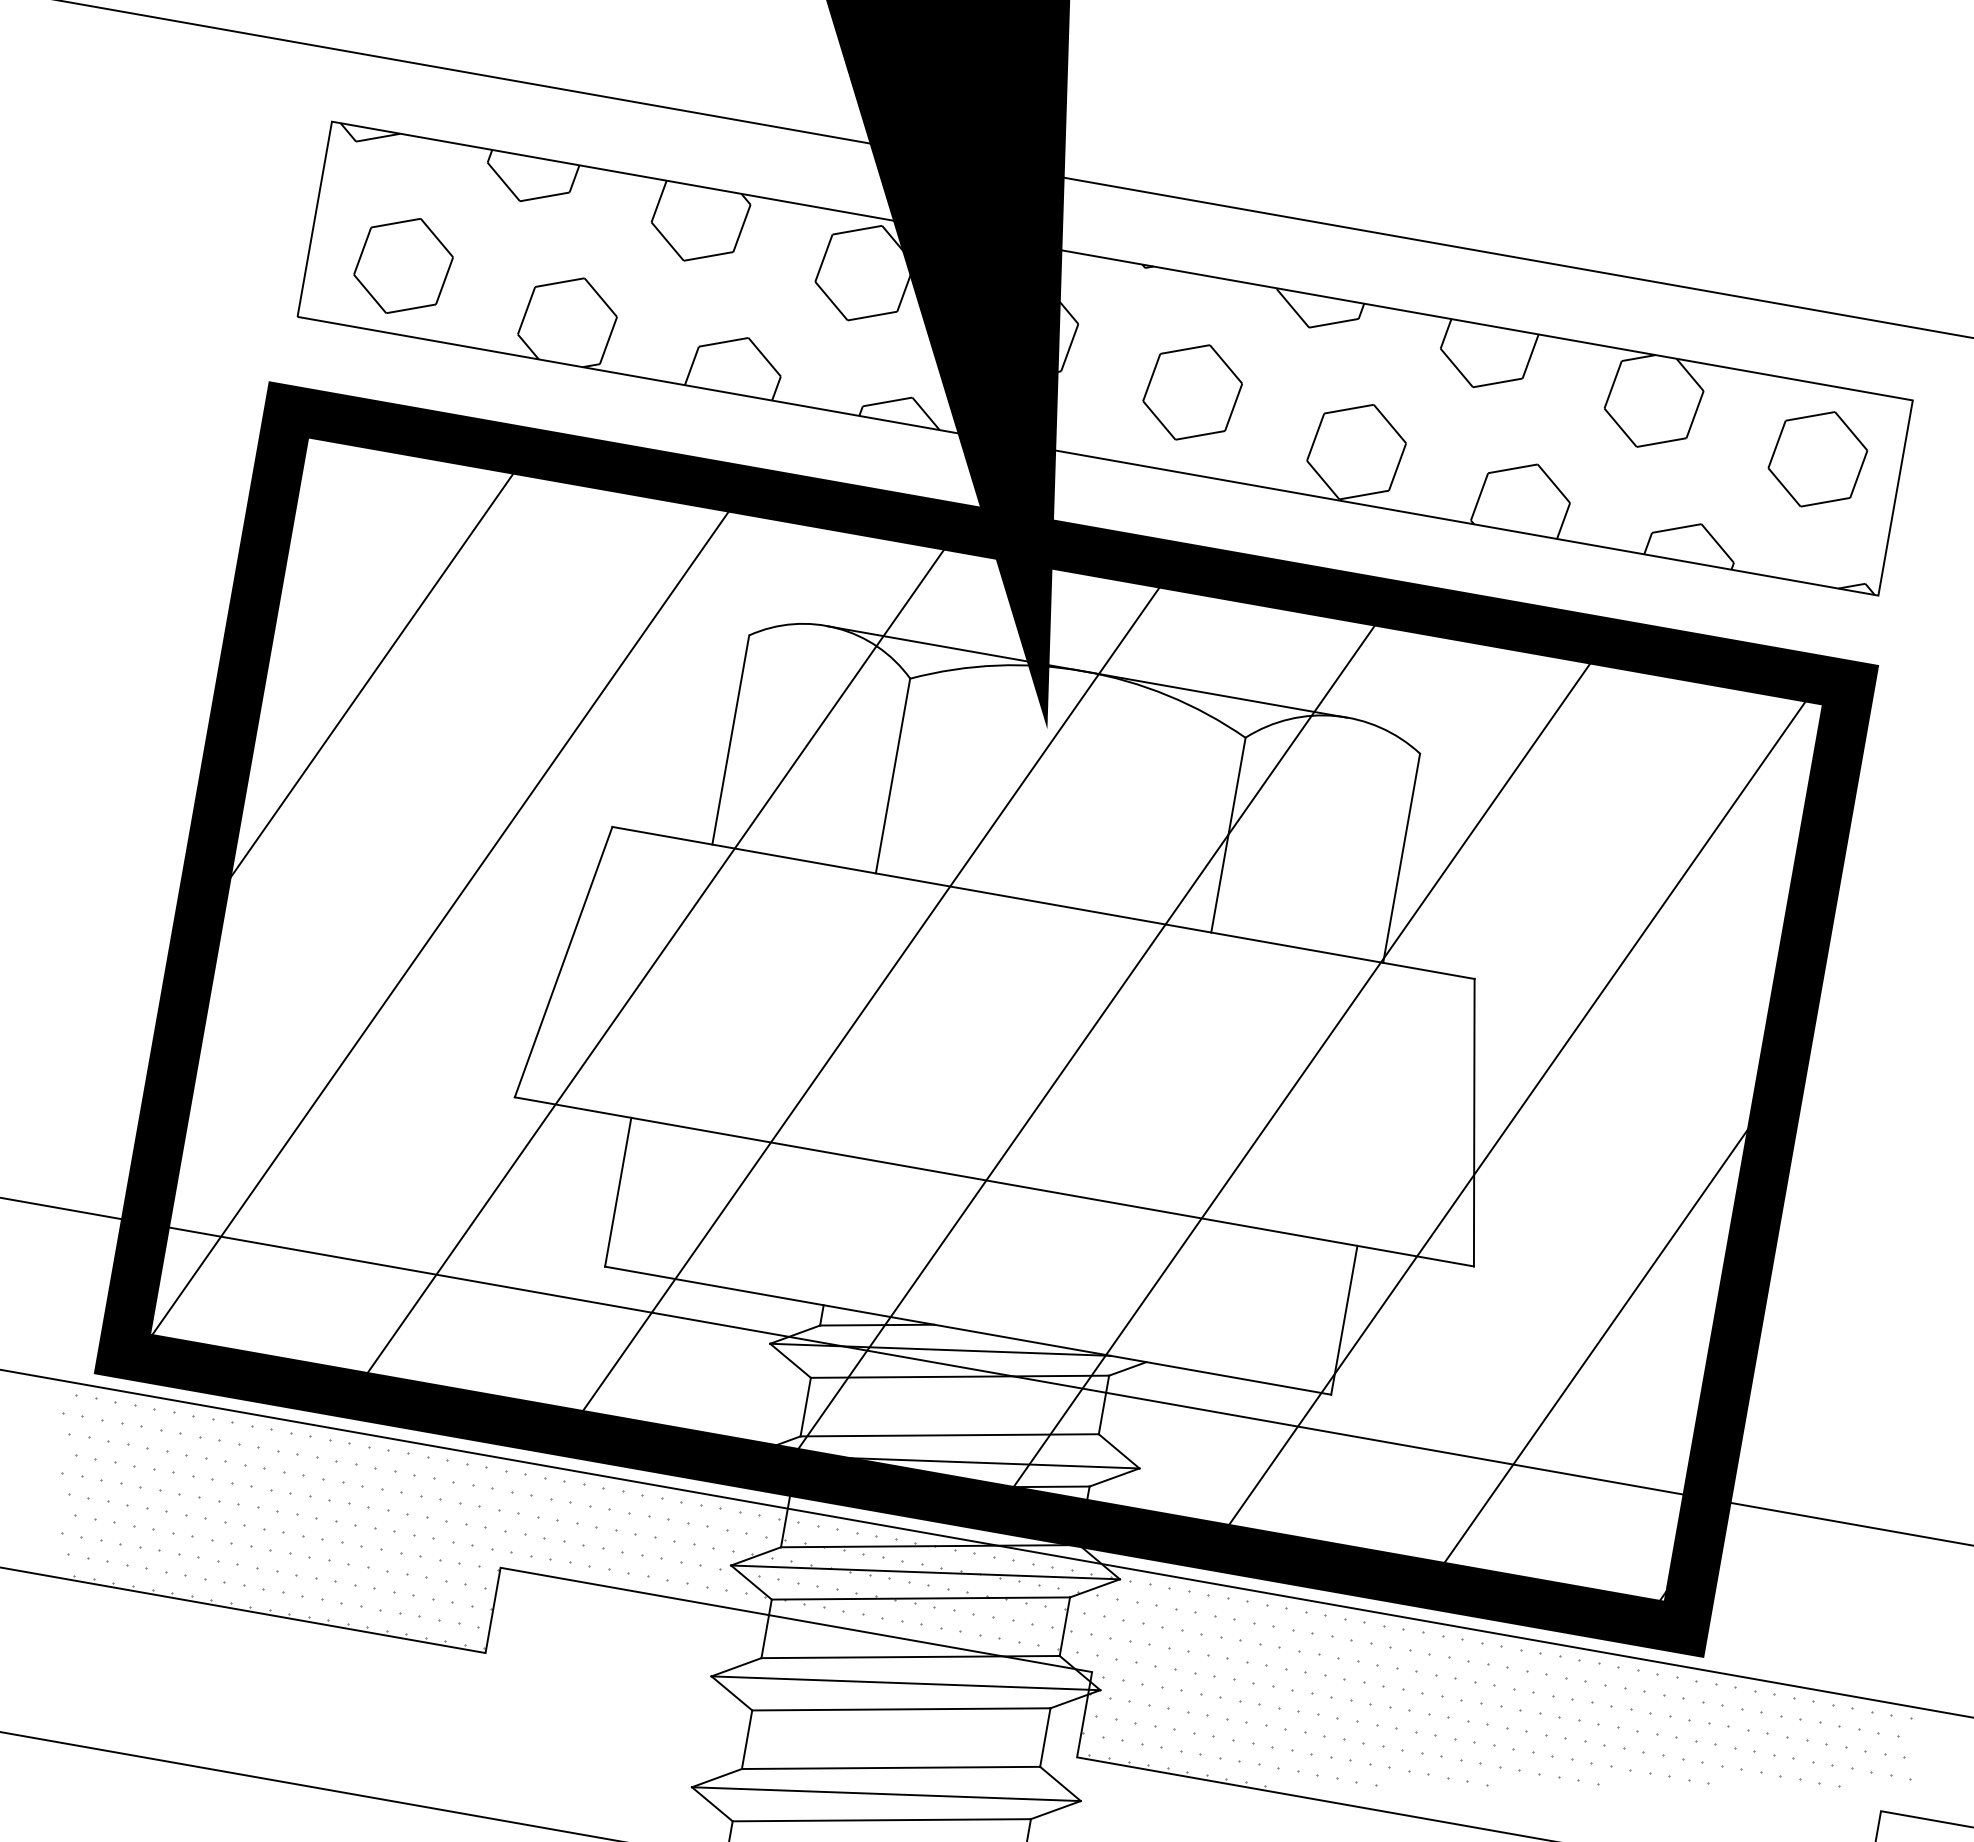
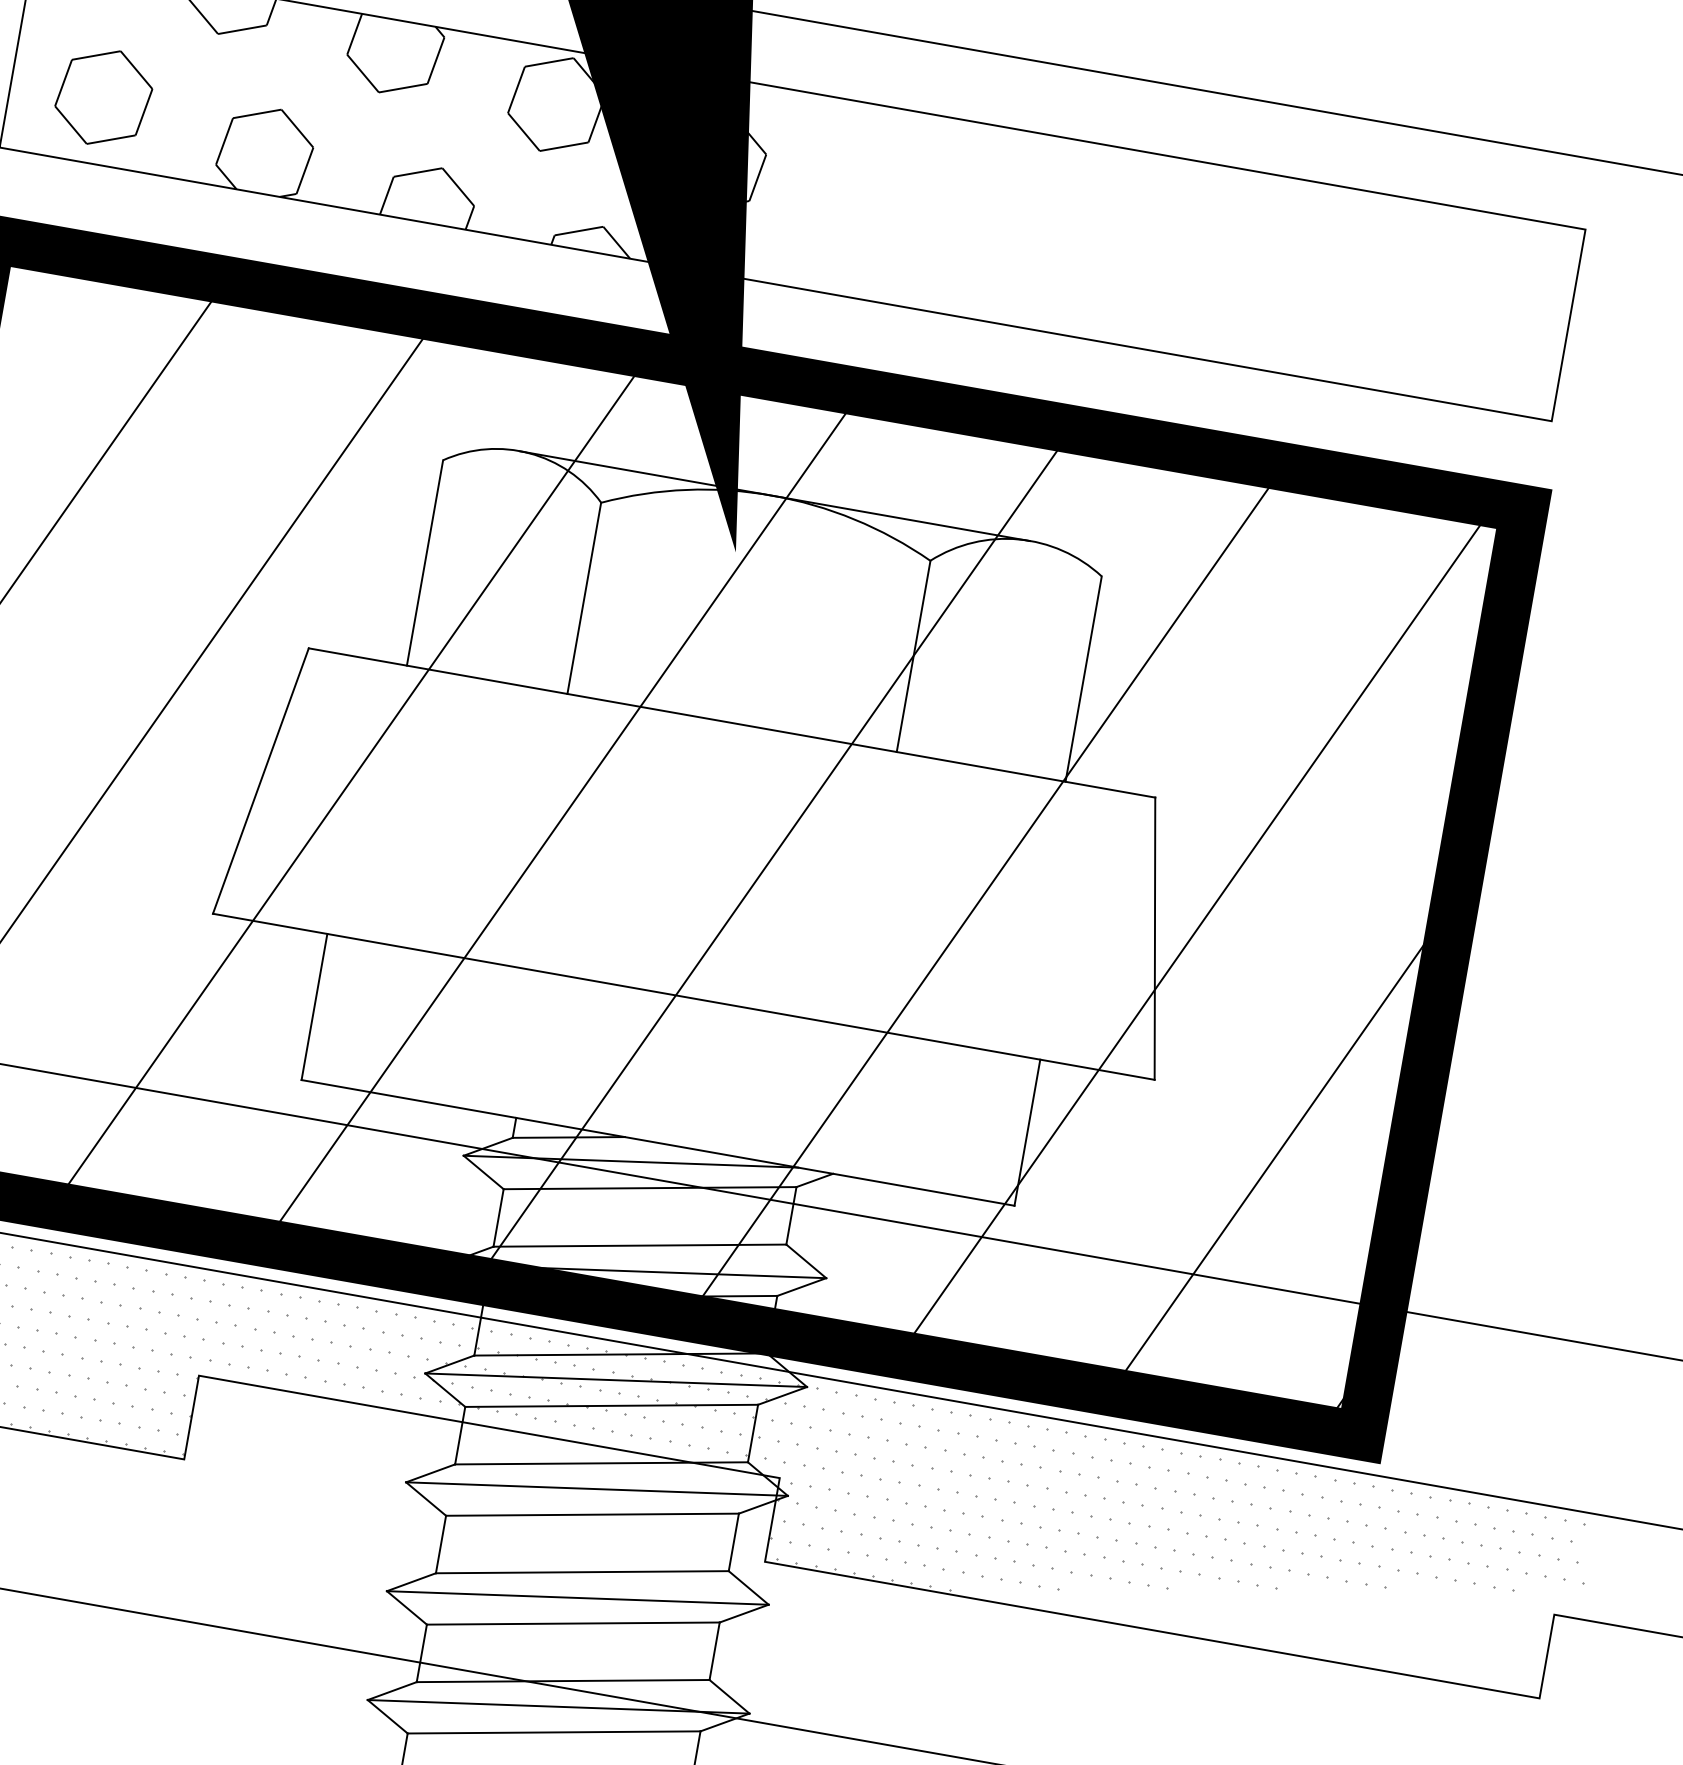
hatch: (1508, 429) -> (1188, 258), removed

